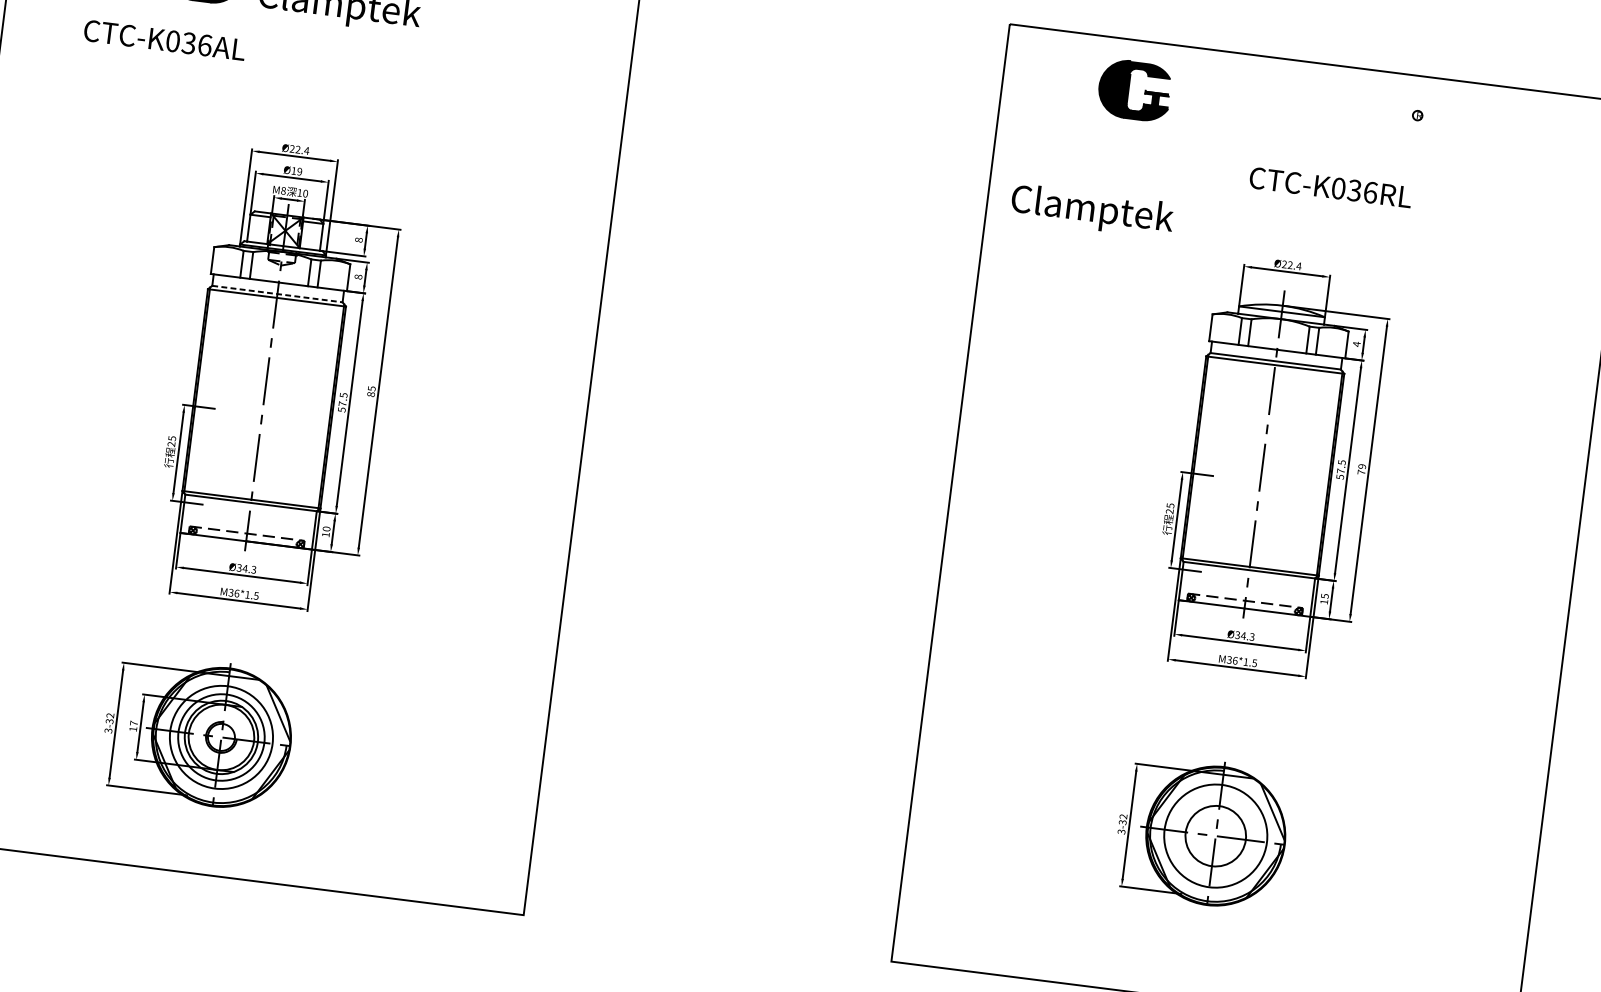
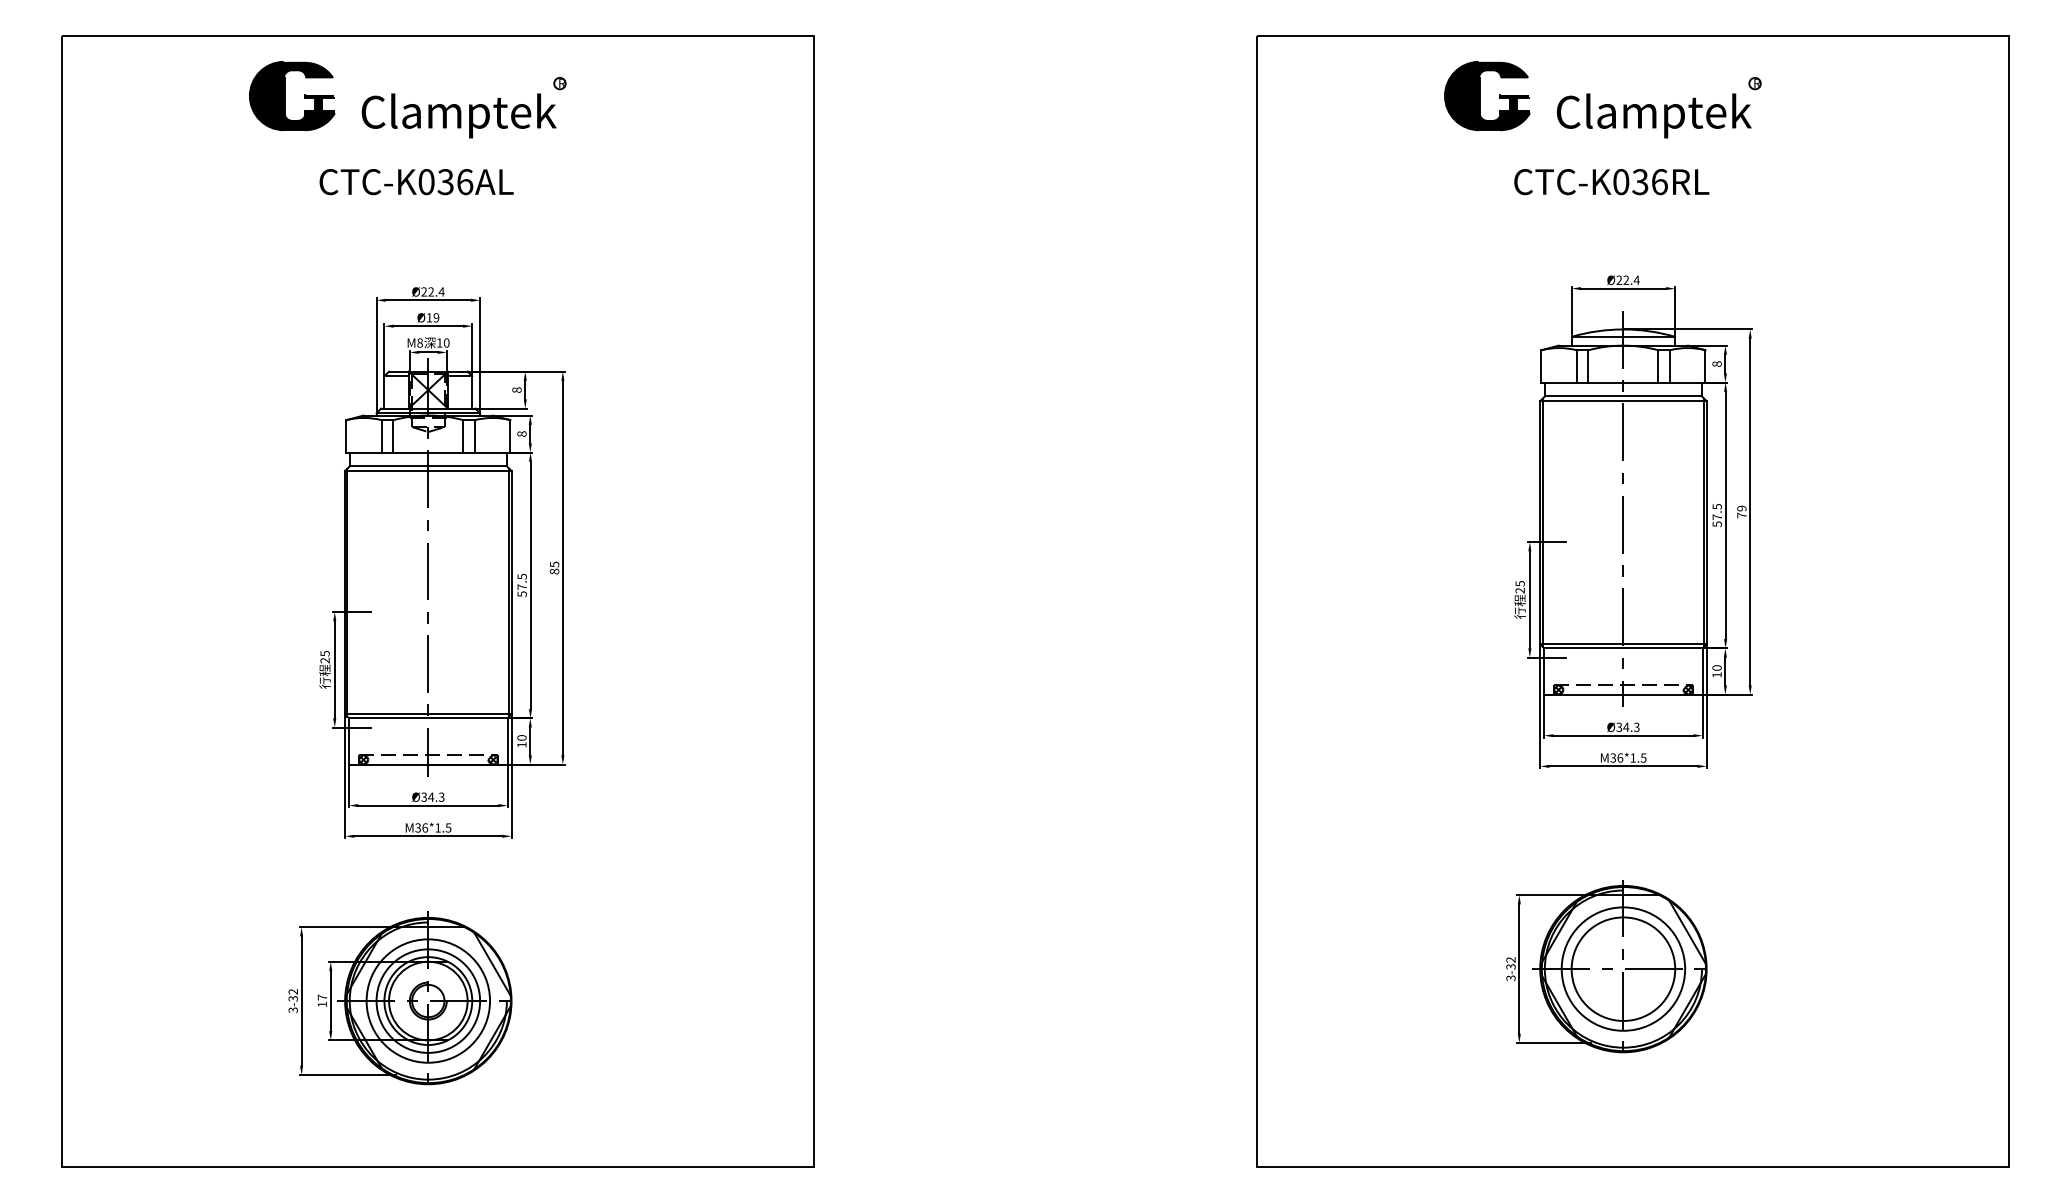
text: (164, 40) -> (416, 182), moved
part: (1128, 90) -> (1480, 96), moved
text: (1330, 187) -> (1611, 182), moved
text: (1092, 210) -> (1654, 115), moved
line: (277, 294) -> (428, 466), dashed -> solid
text: (1356, 344) -> (1716, 364), 4 -> 8
text: (1324, 595) -> (1716, 667), 15 -> 10
circle: (1215, 835) -> (1623, 968), size x1.43

